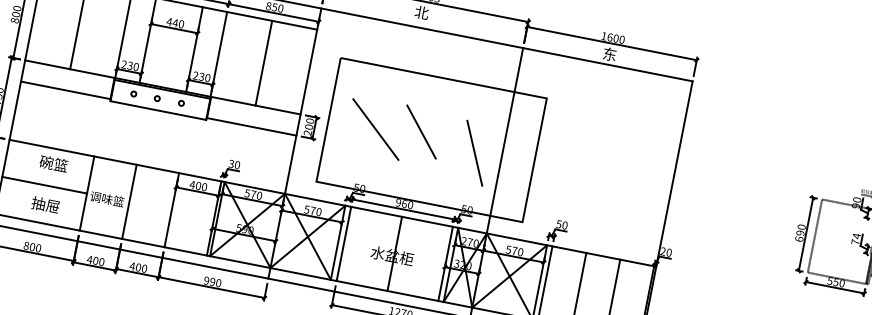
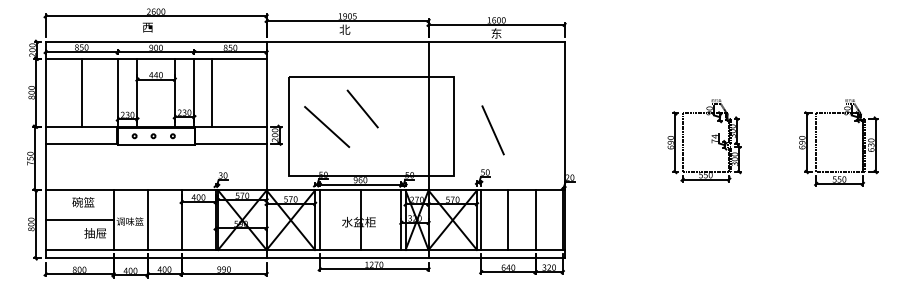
line: (263, 62) -> (211, 92), moved
line: (421, 131) -> (362, 108), moved
line: (473, 153) -> (492, 130), moved
text: (45, 205) -> (95, 233), moved

